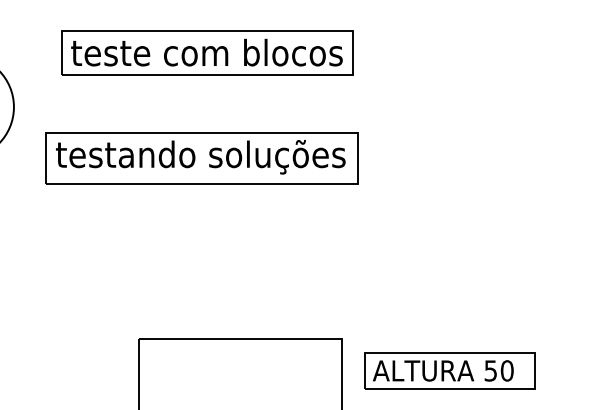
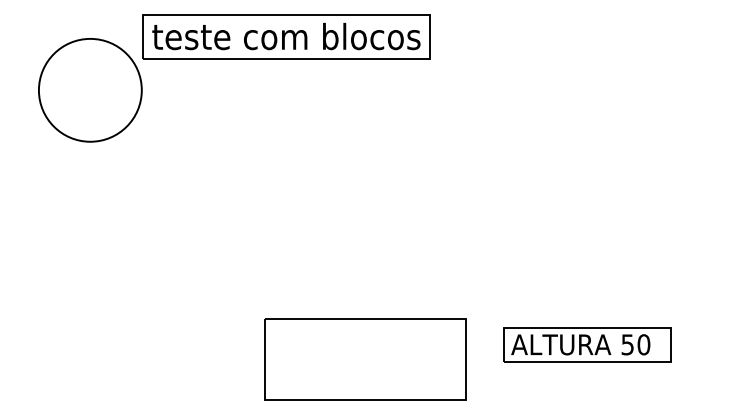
part: (207, 52) -> (286, 36), moved
part: (202, 157) -> (327, 140), removed
part: (450, 370) -> (587, 344), moved

